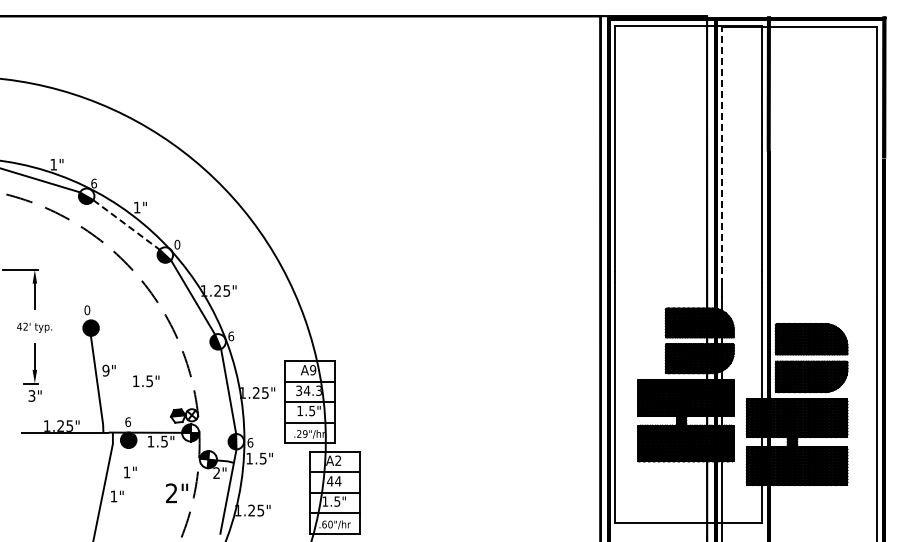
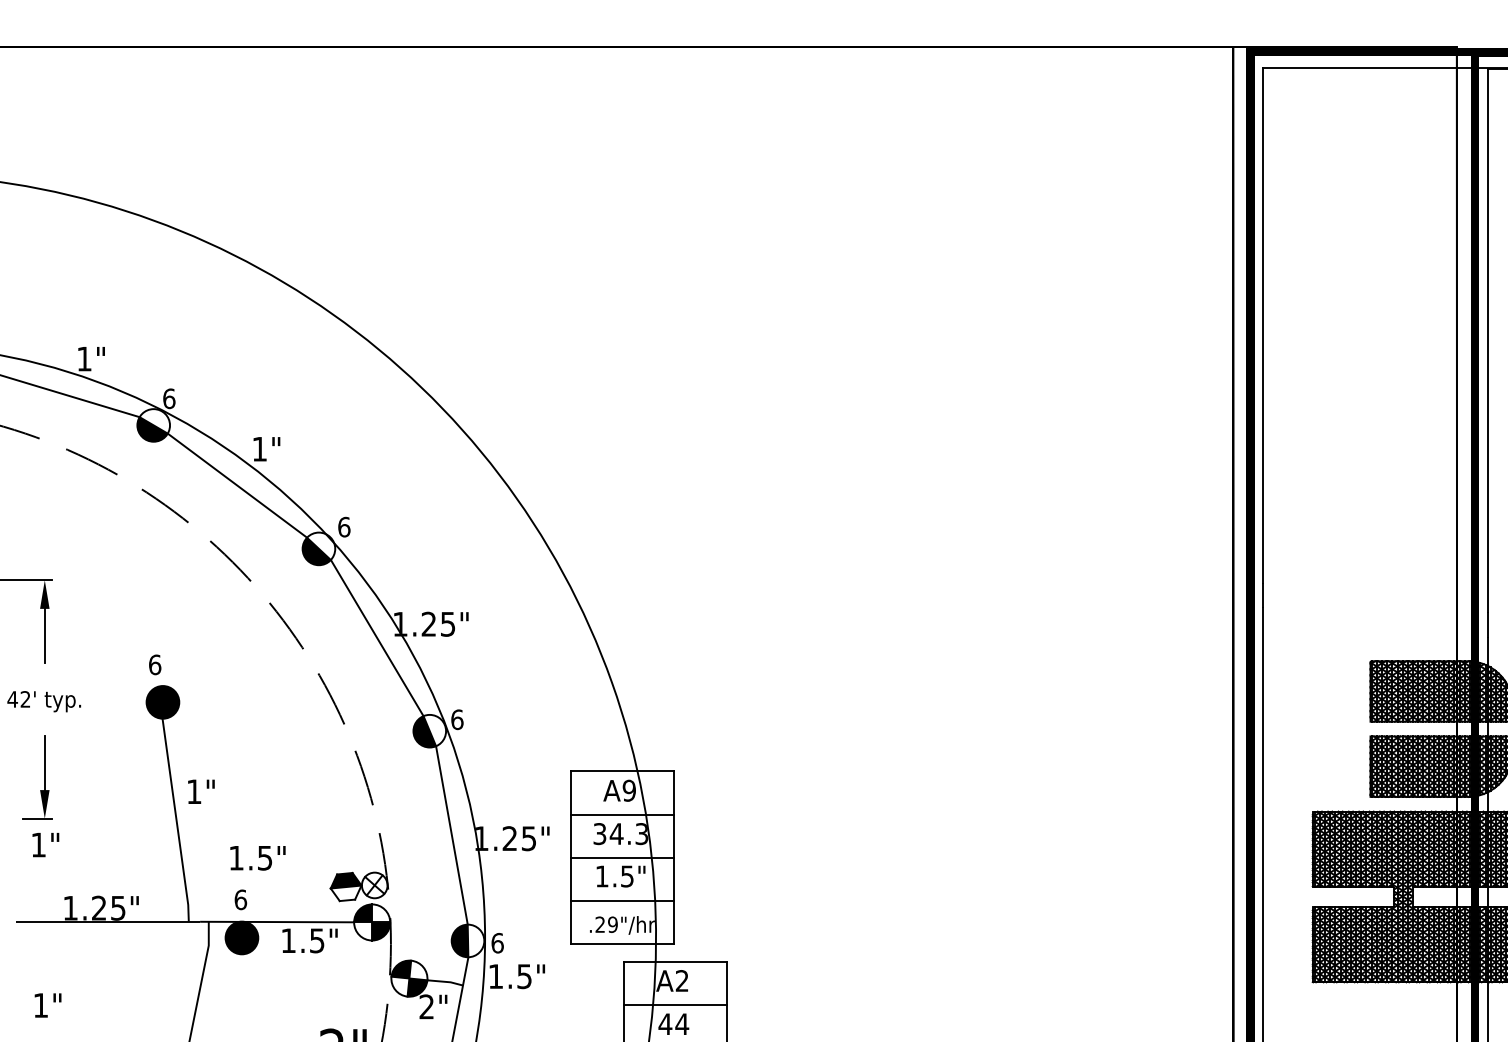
line: (722, 155) -> (1489, 339), dashed -> solid
line: (126, 225) -> (237, 486), dashed -> solid
text: (177, 244) -> (344, 526), 0 -> 6
text: (87, 309) -> (155, 663), 0 -> 6
text: (105, 370) -> (193, 791), 9" -> 1"
text: (146, 381) -> (258, 858), moved
text: (31, 395) -> (37, 843), 3" -> 1"
text: (130, 472) -> (48, 1005), moved

